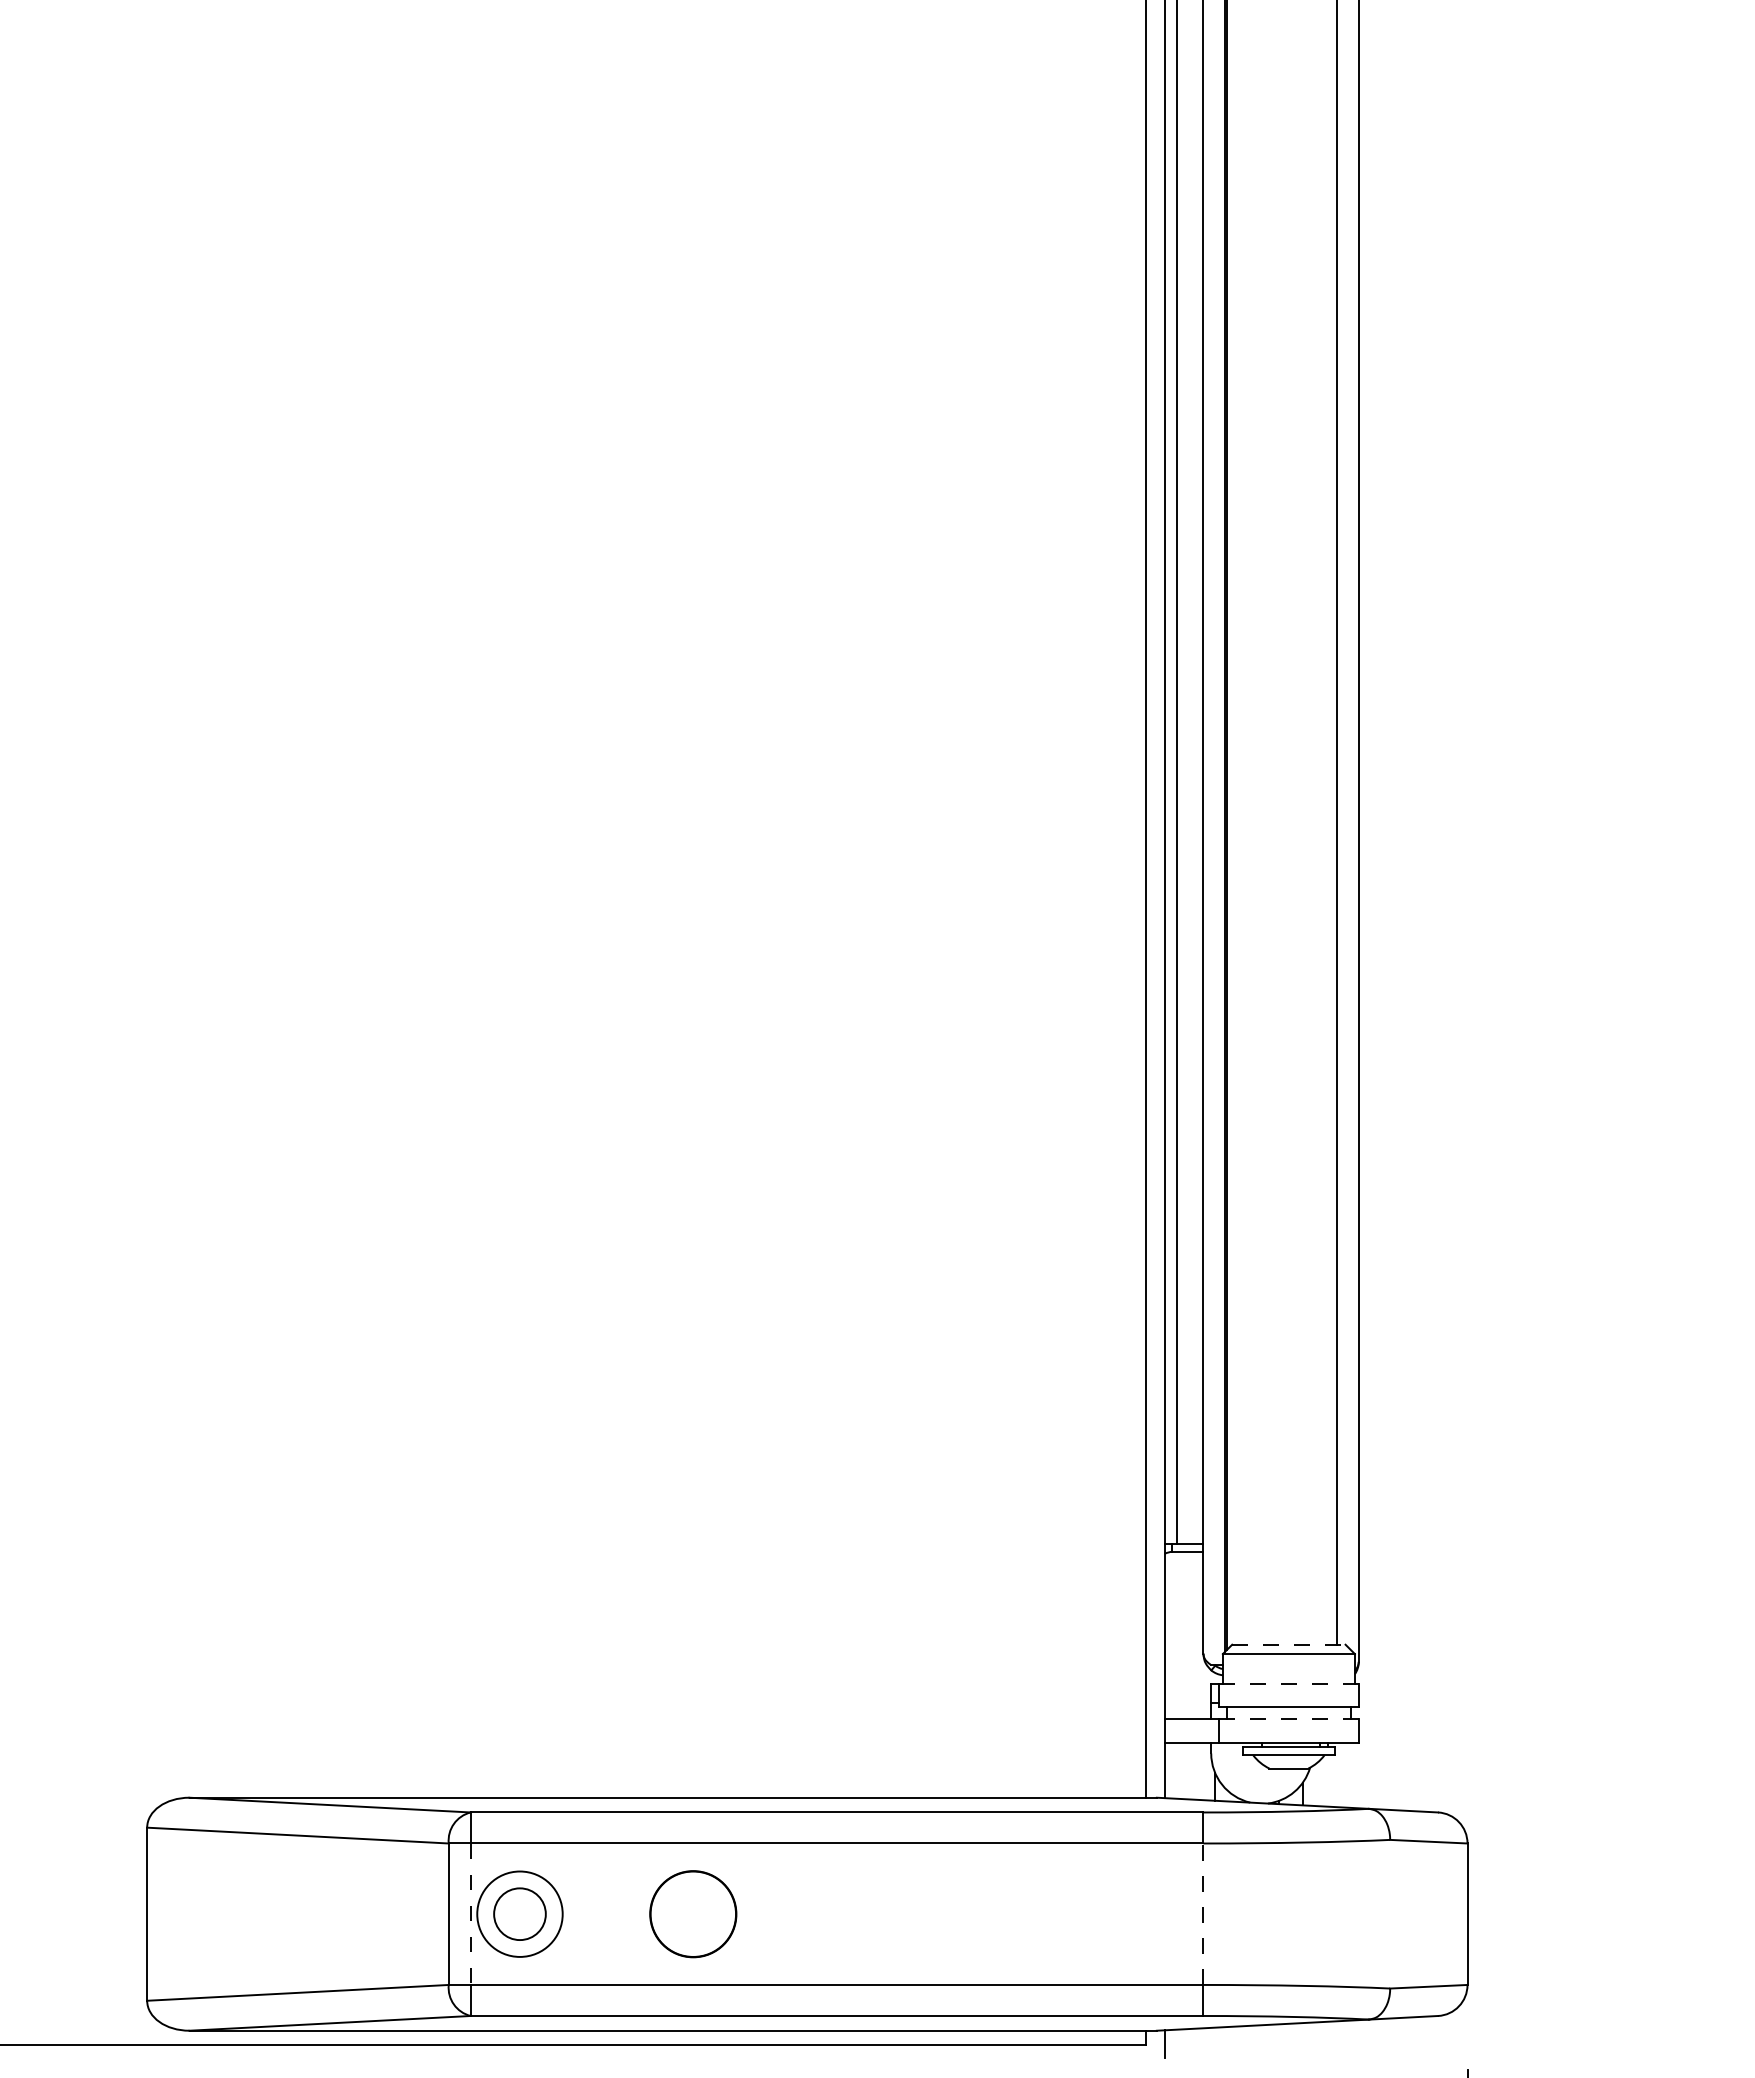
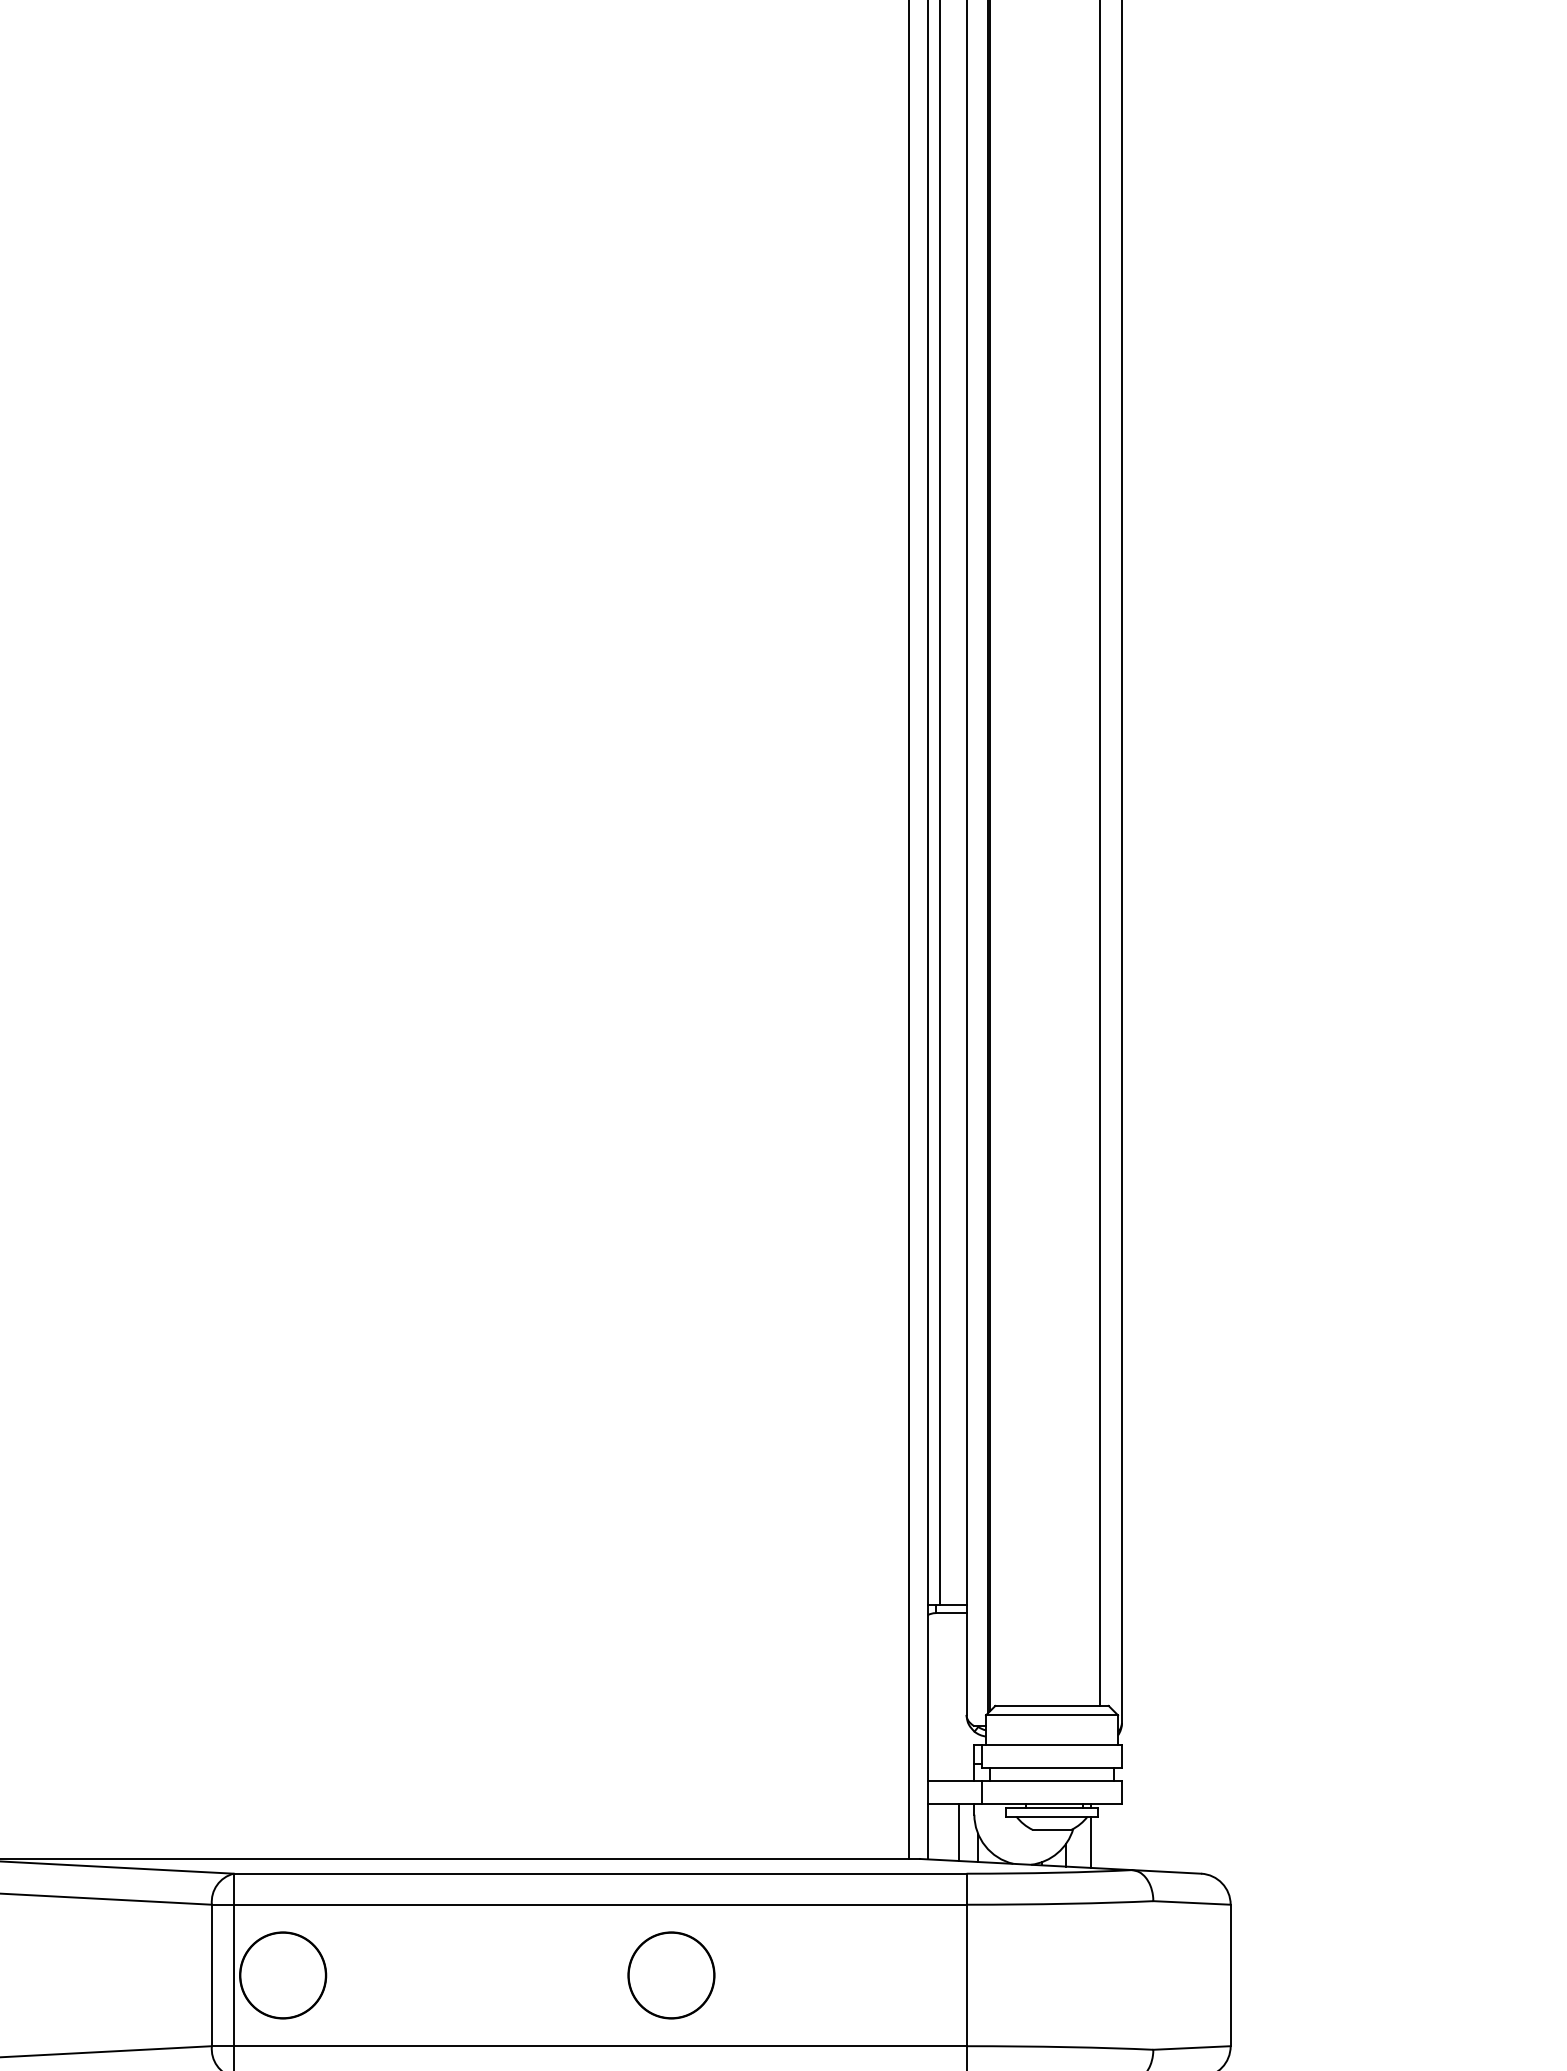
line: (1288, 1644) -> (1051, 1705), dashed -> solid
line: (1288, 1683) -> (1051, 1744), dashed -> solid
line: (1288, 1719) -> (1051, 1780), dashed -> solid
line: (1195, 1770) -> (958, 1831), added
line: (1327, 1780) -> (1090, 1841), added
line: (470, 1914) -> (233, 1975), dashed -> solid
circle: (519, 1914) -> (282, 1975), size x1.67
circle: (693, 1914) -> (671, 1975), moved
line: (1203, 1914) -> (966, 1975), dashed -> solid

